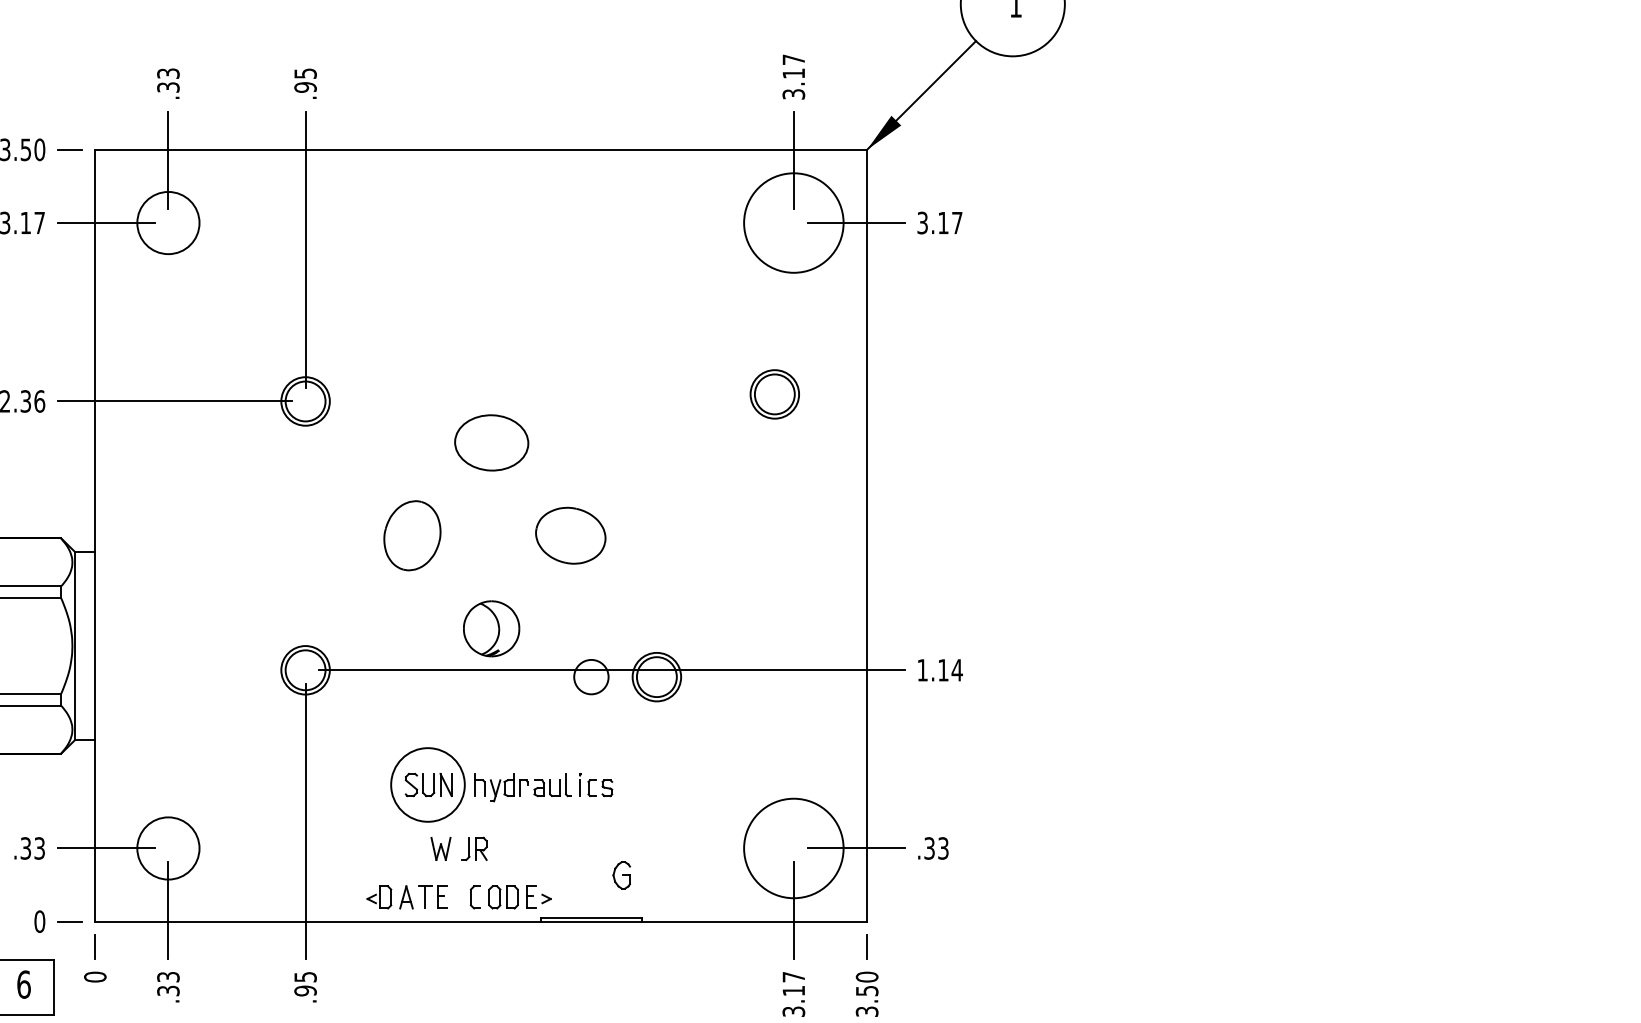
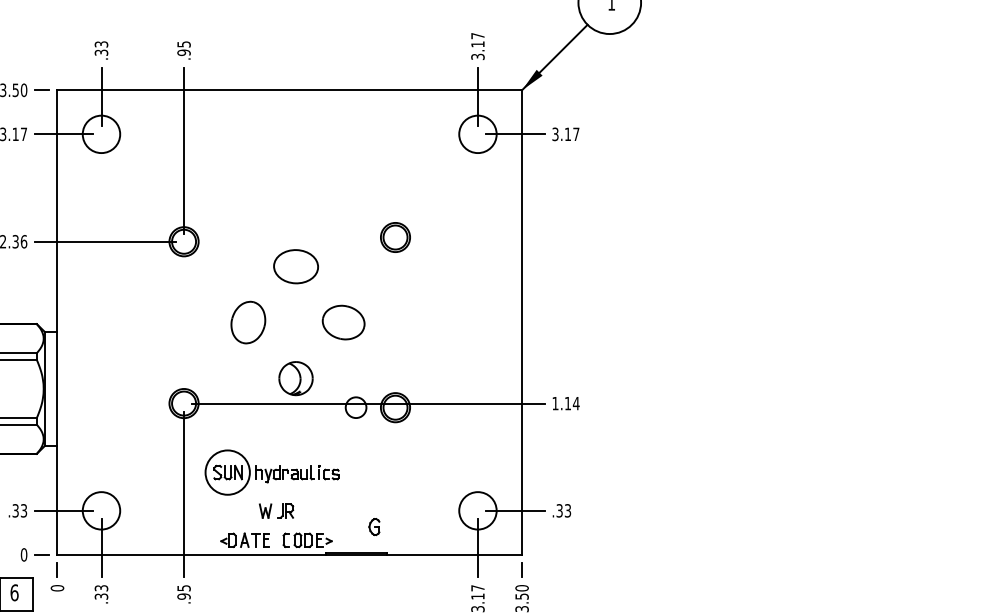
circle: (793, 223) -> (477, 134), size x0.62
part: (774, 394) -> (395, 237), moved
part: (500, 784) -> (271, 472), moved
circle: (793, 847) -> (477, 510), size x0.62

